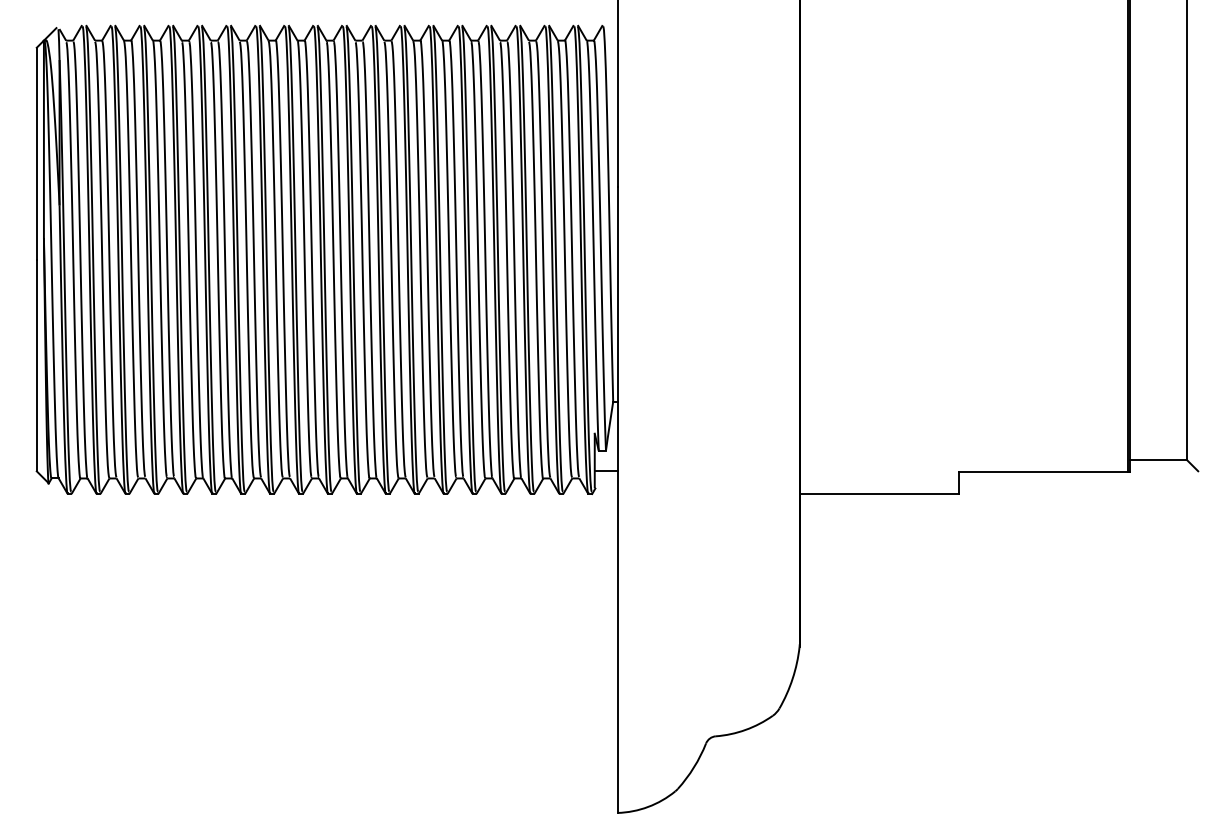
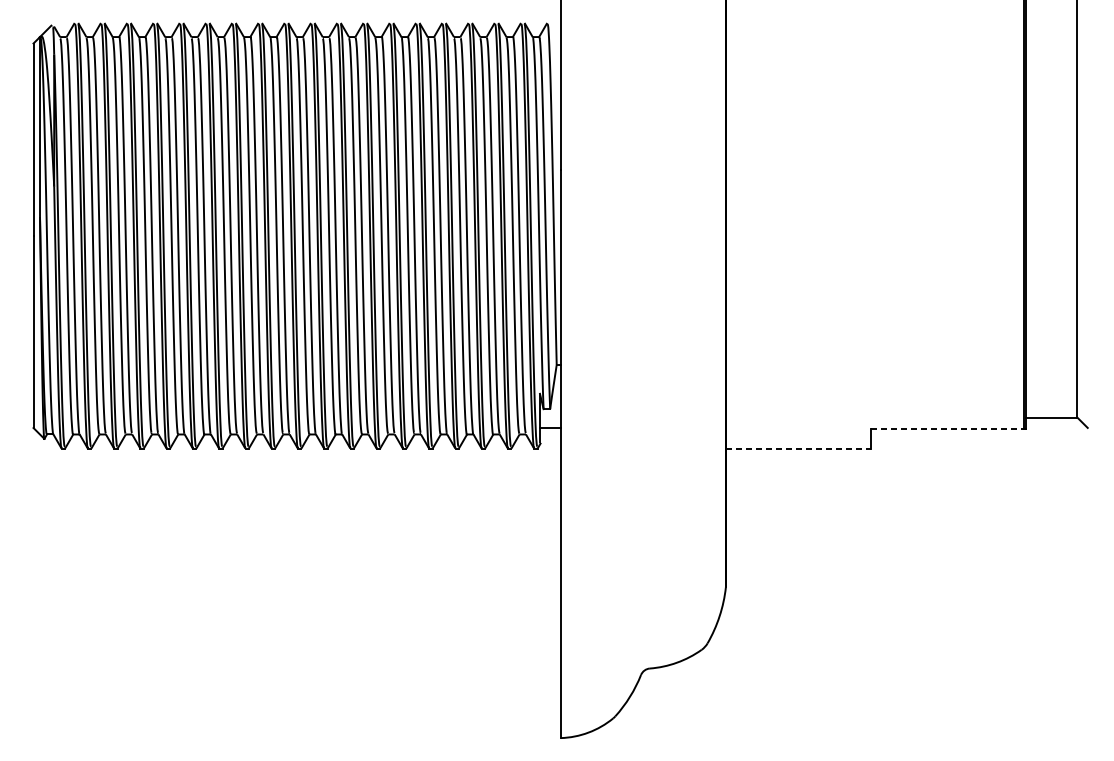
line: (1043, 472) -> (947, 429), solid -> dashed
line: (879, 494) -> (798, 449), solid -> dashed

